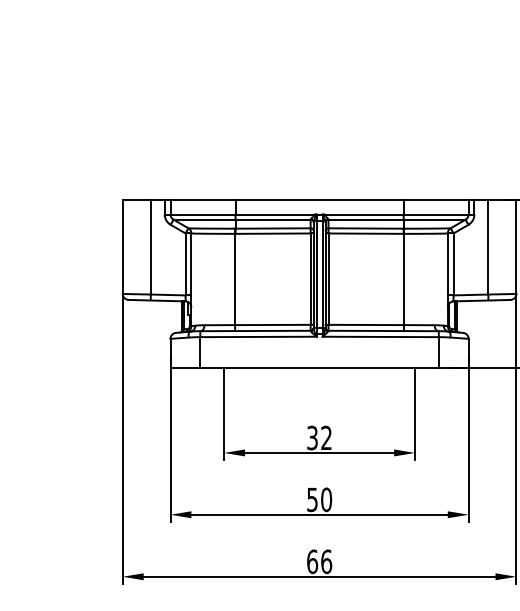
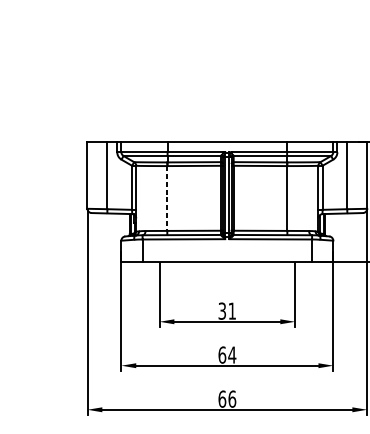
line: (235, 279) -> (167, 198), solid -> dashed
text: (326, 437) -> (232, 310), 32 -> 31
text: (319, 499) -> (227, 354), 50 -> 64

